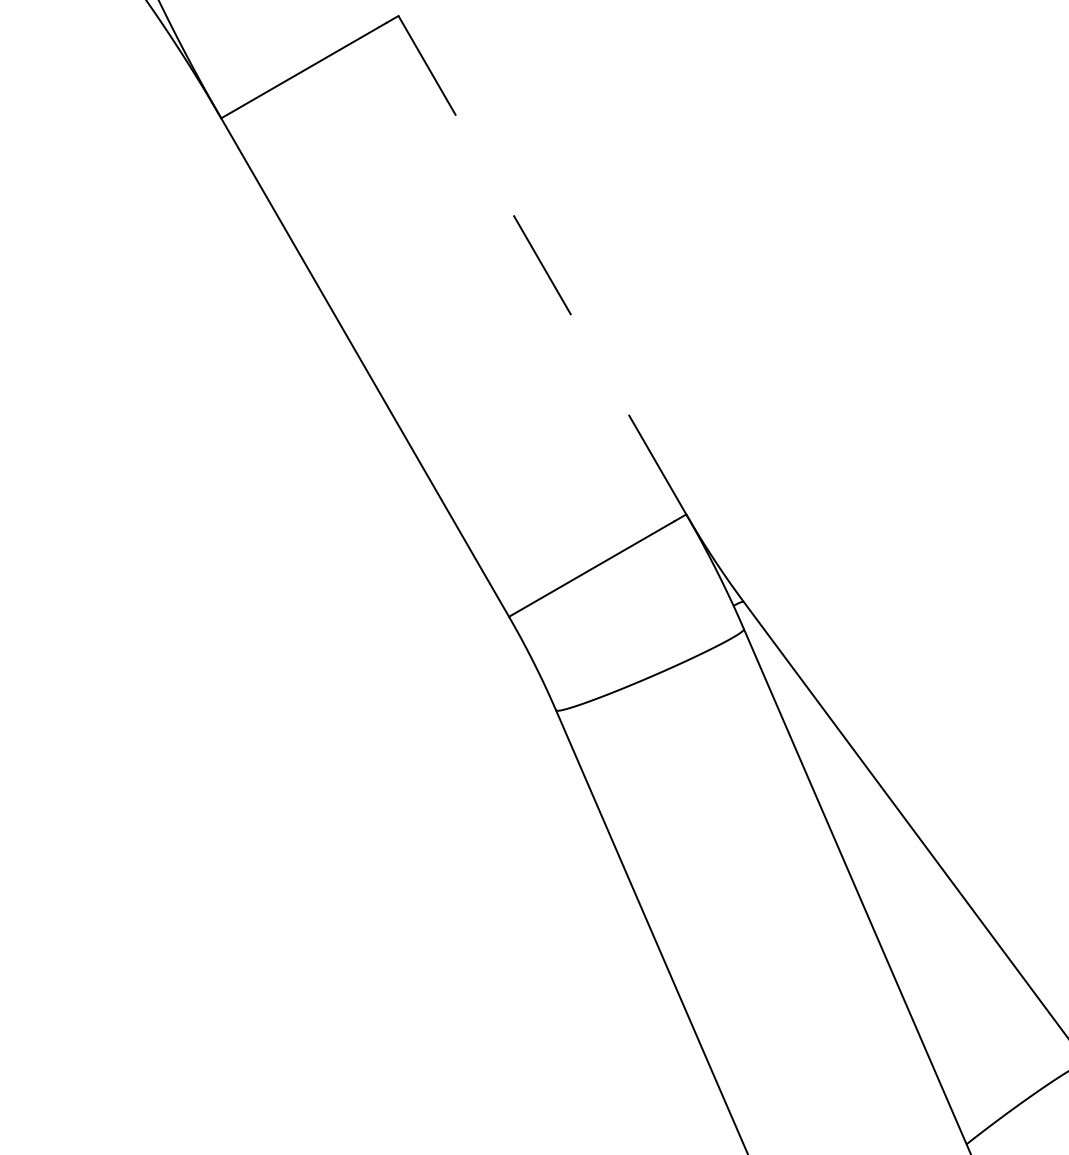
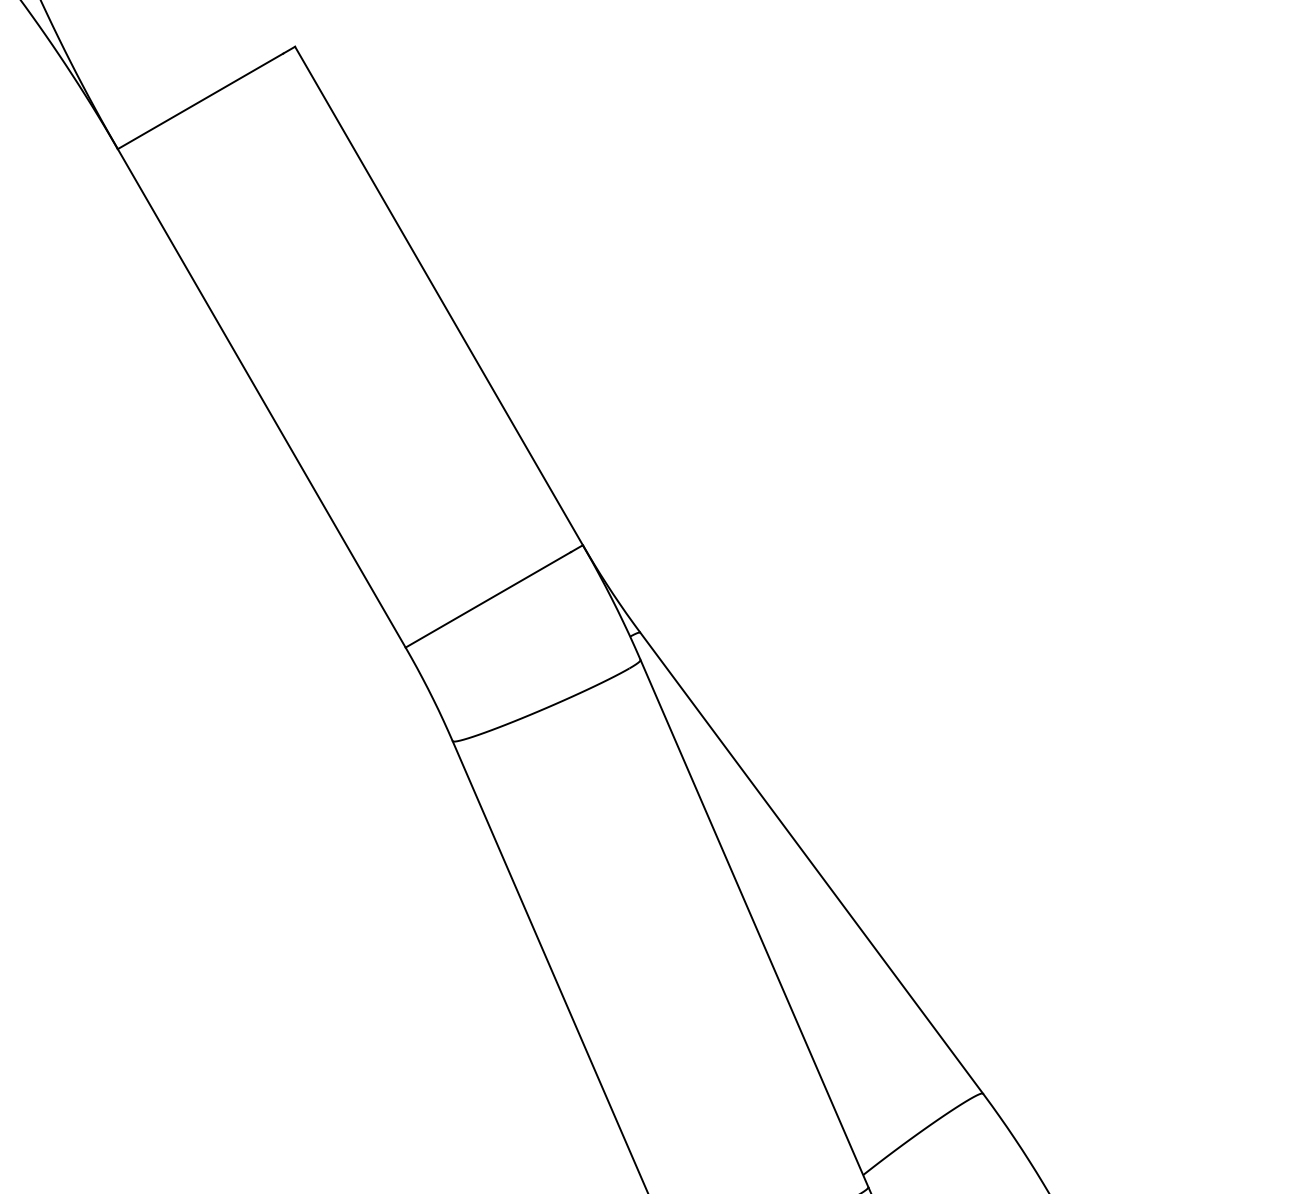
line: (542, 265) -> (439, 296), dashed -> solid

